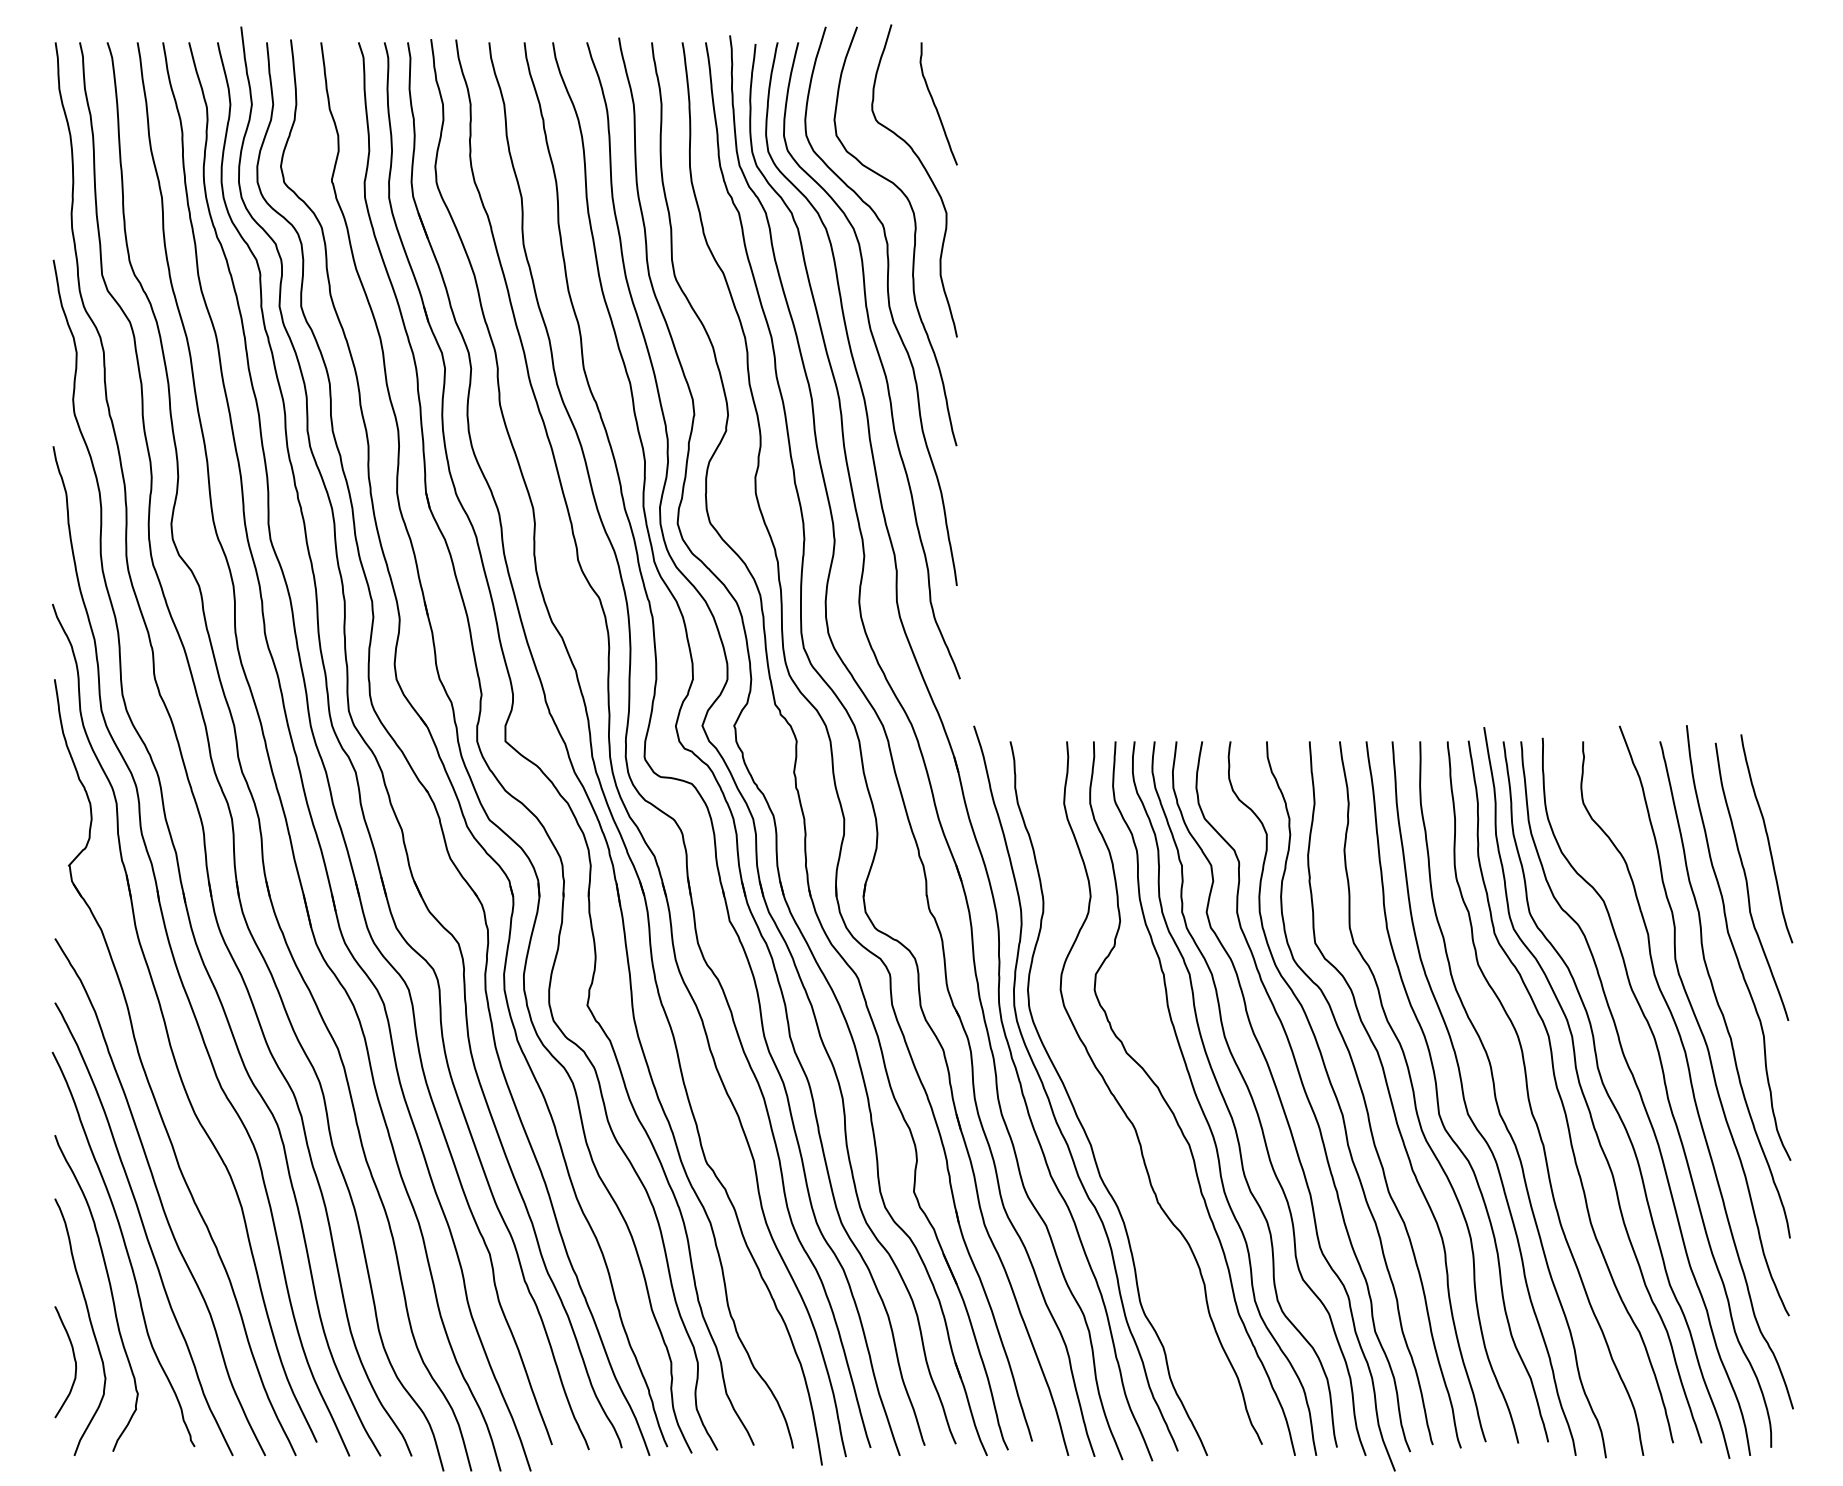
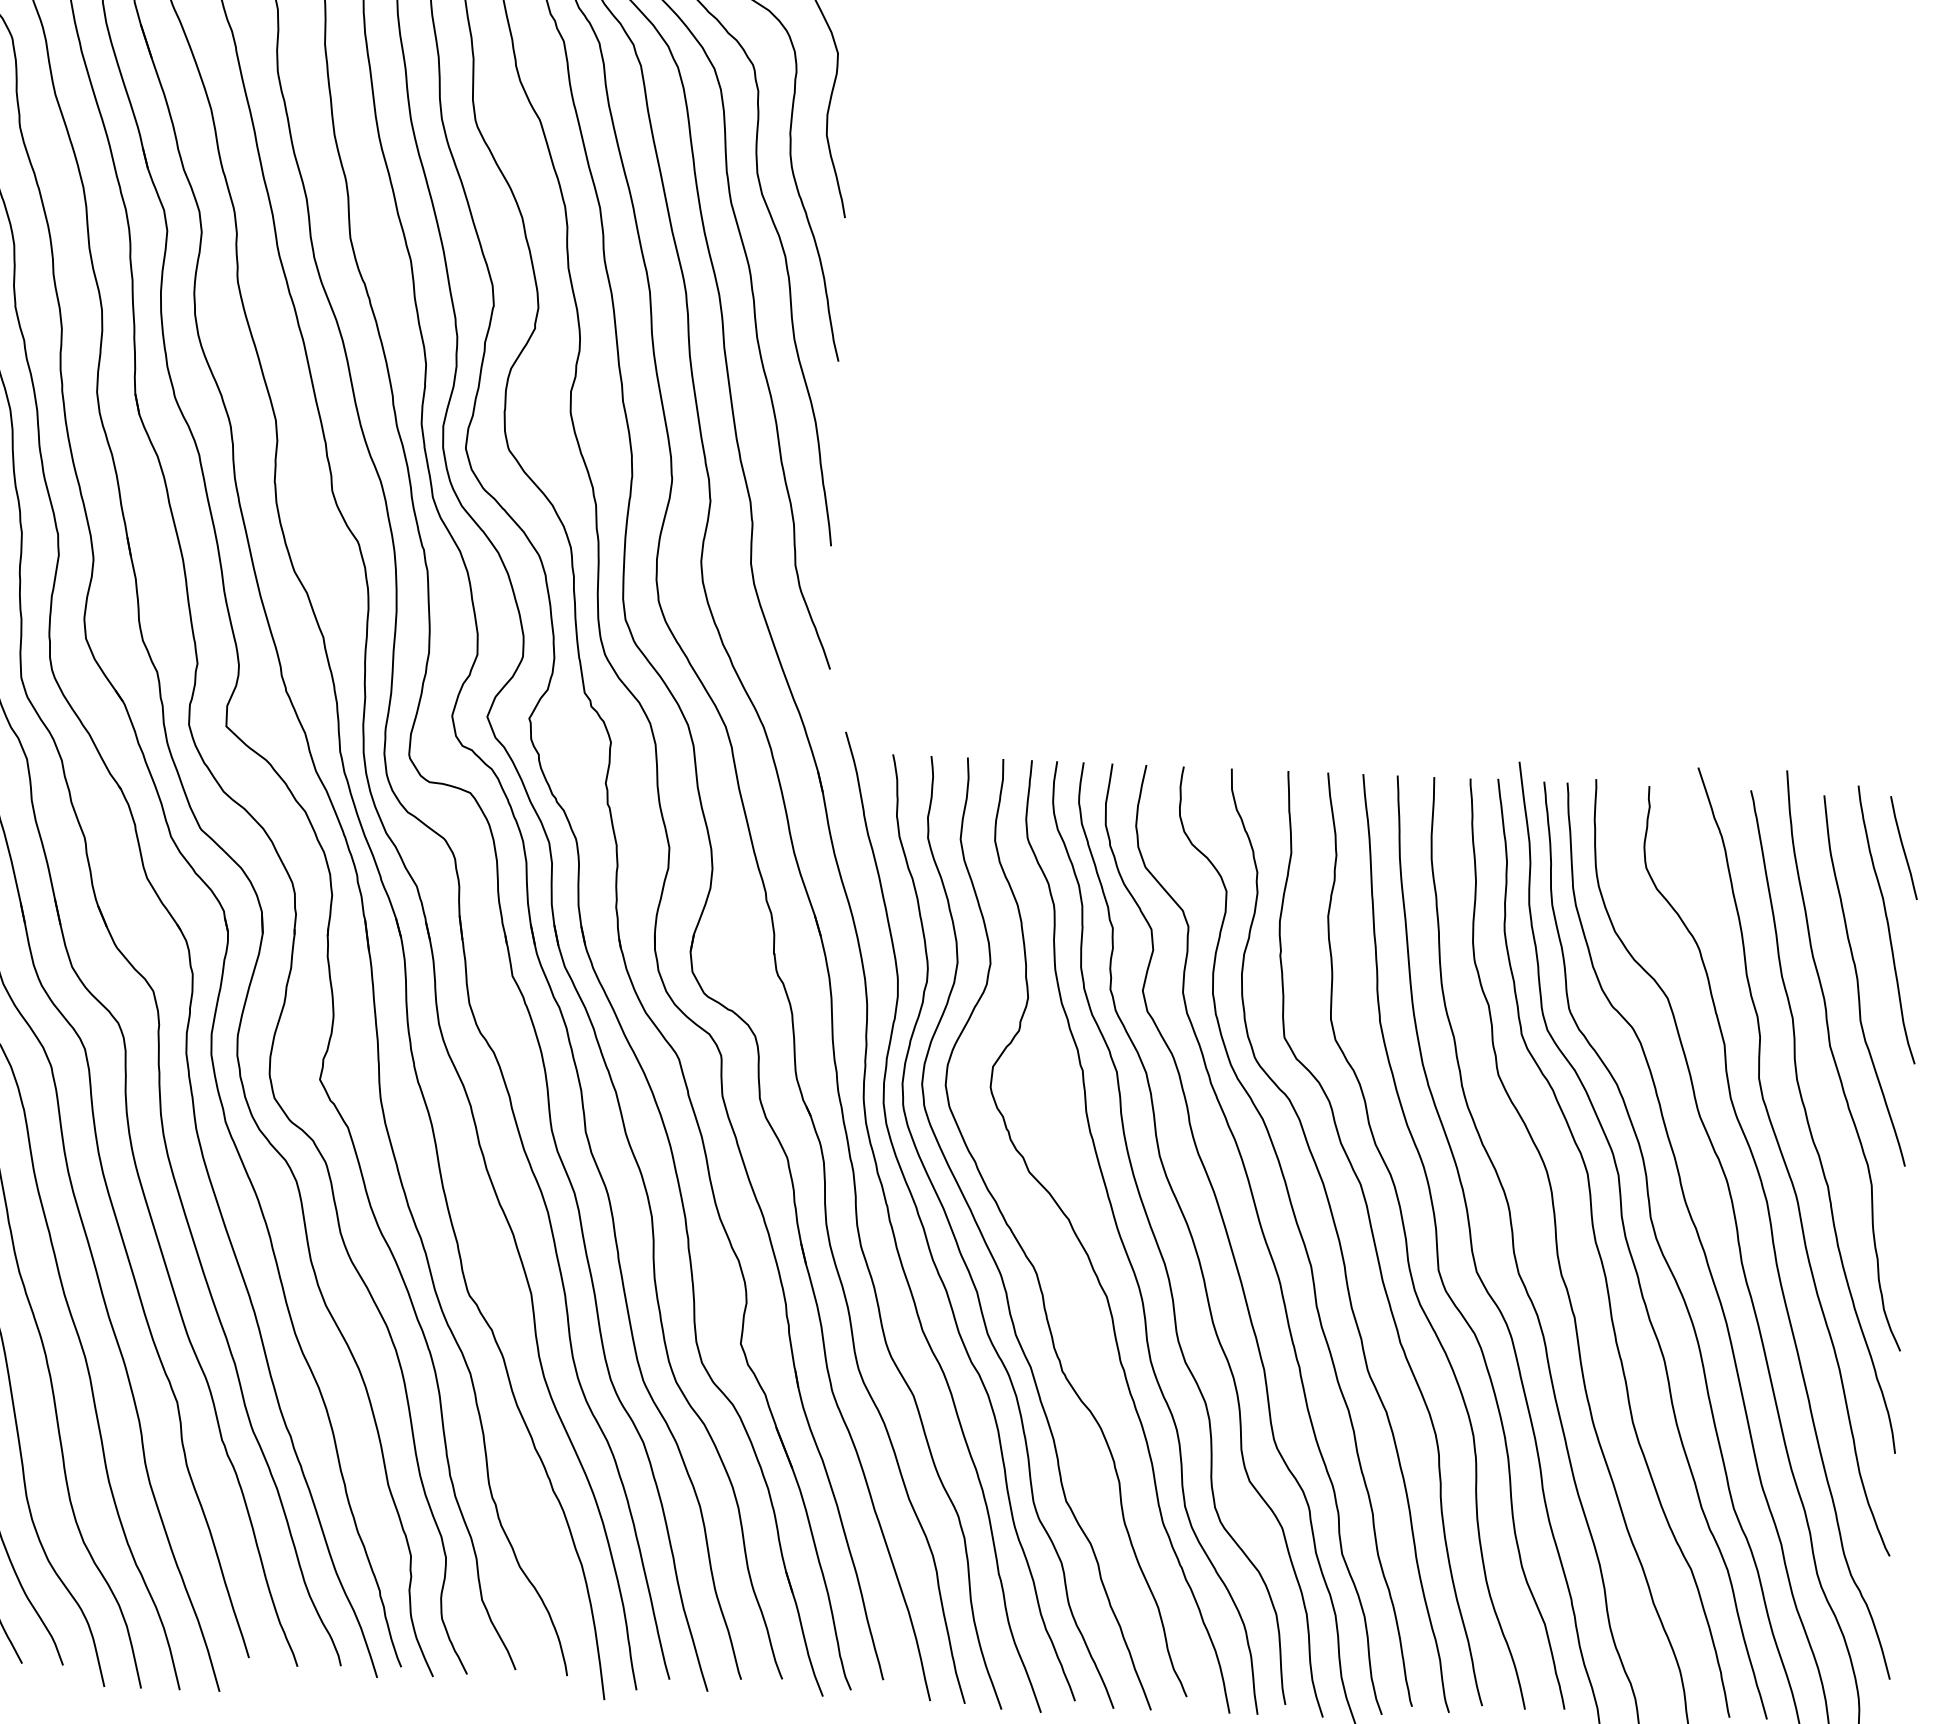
curve: (1777, 780) -> (1903, 848), added
curve: (1101, 1115) -> (992, 1253), added

